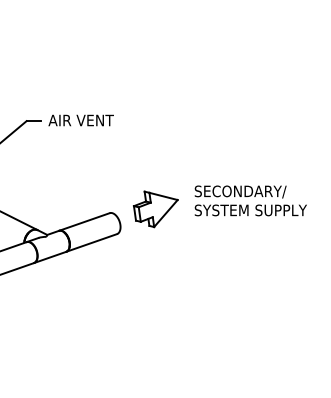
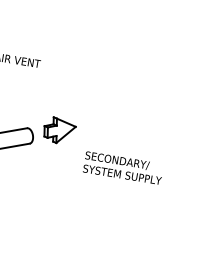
text: (250, 200) -> (123, 167), moved

